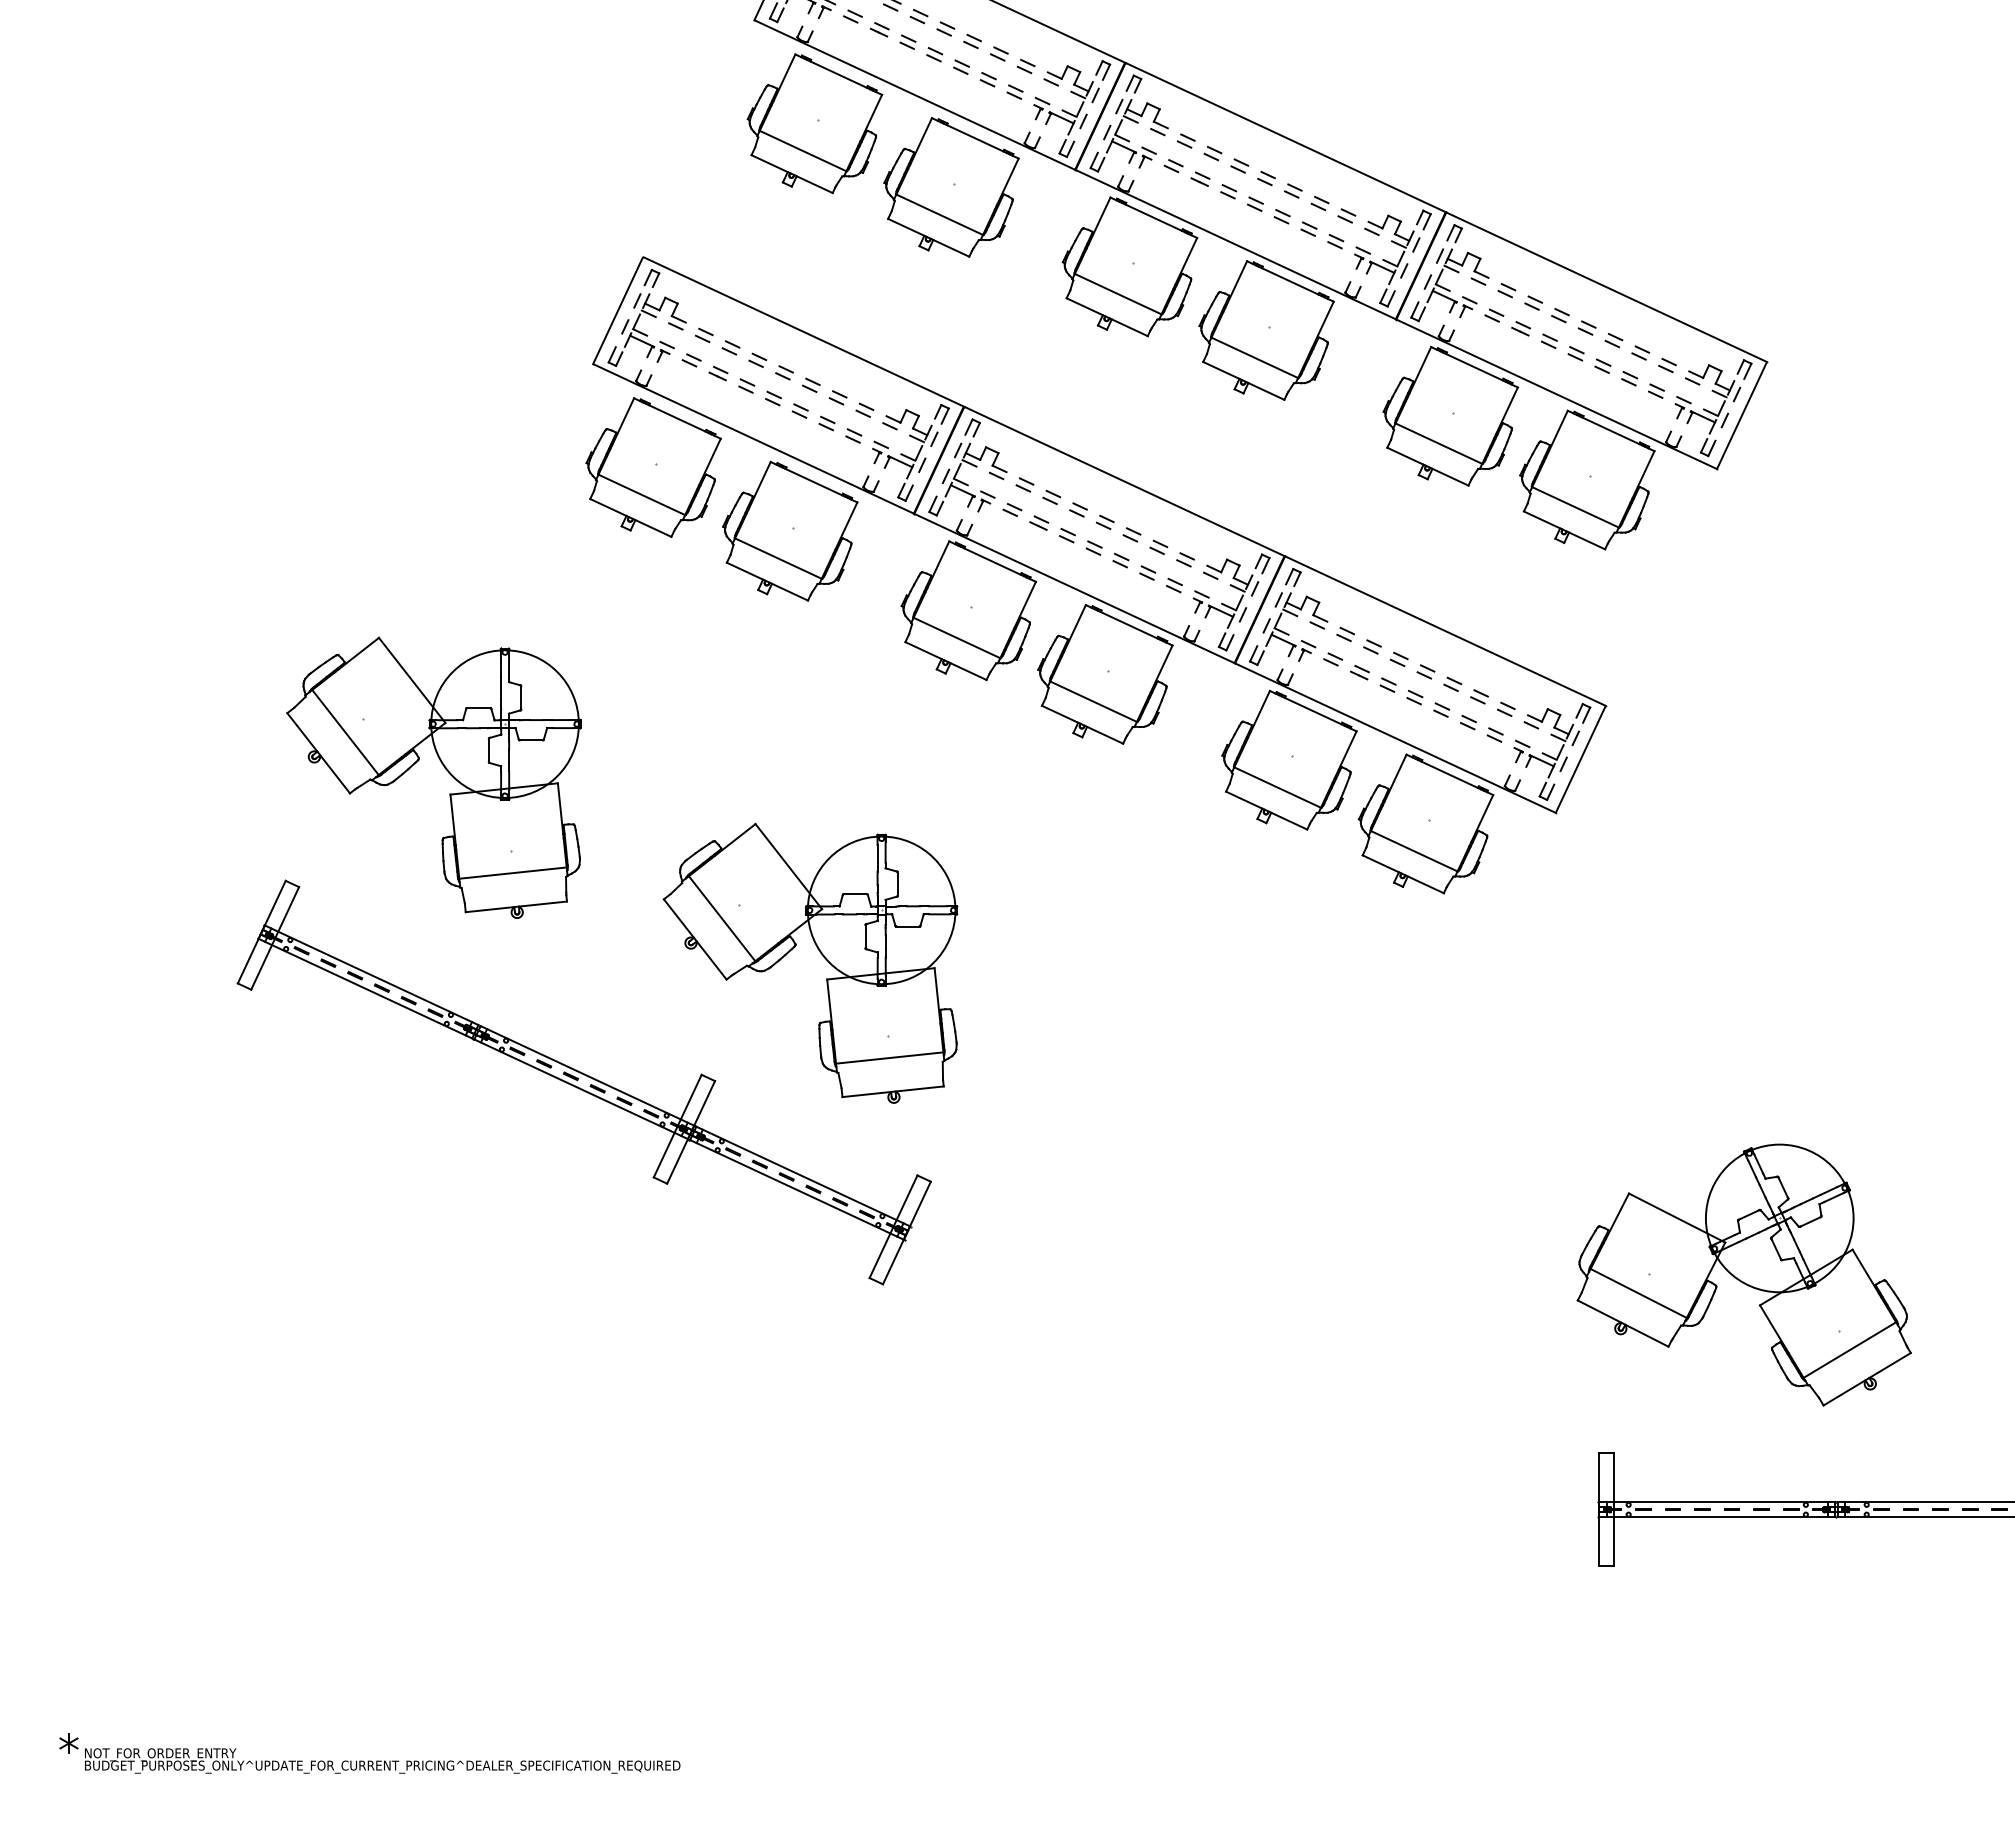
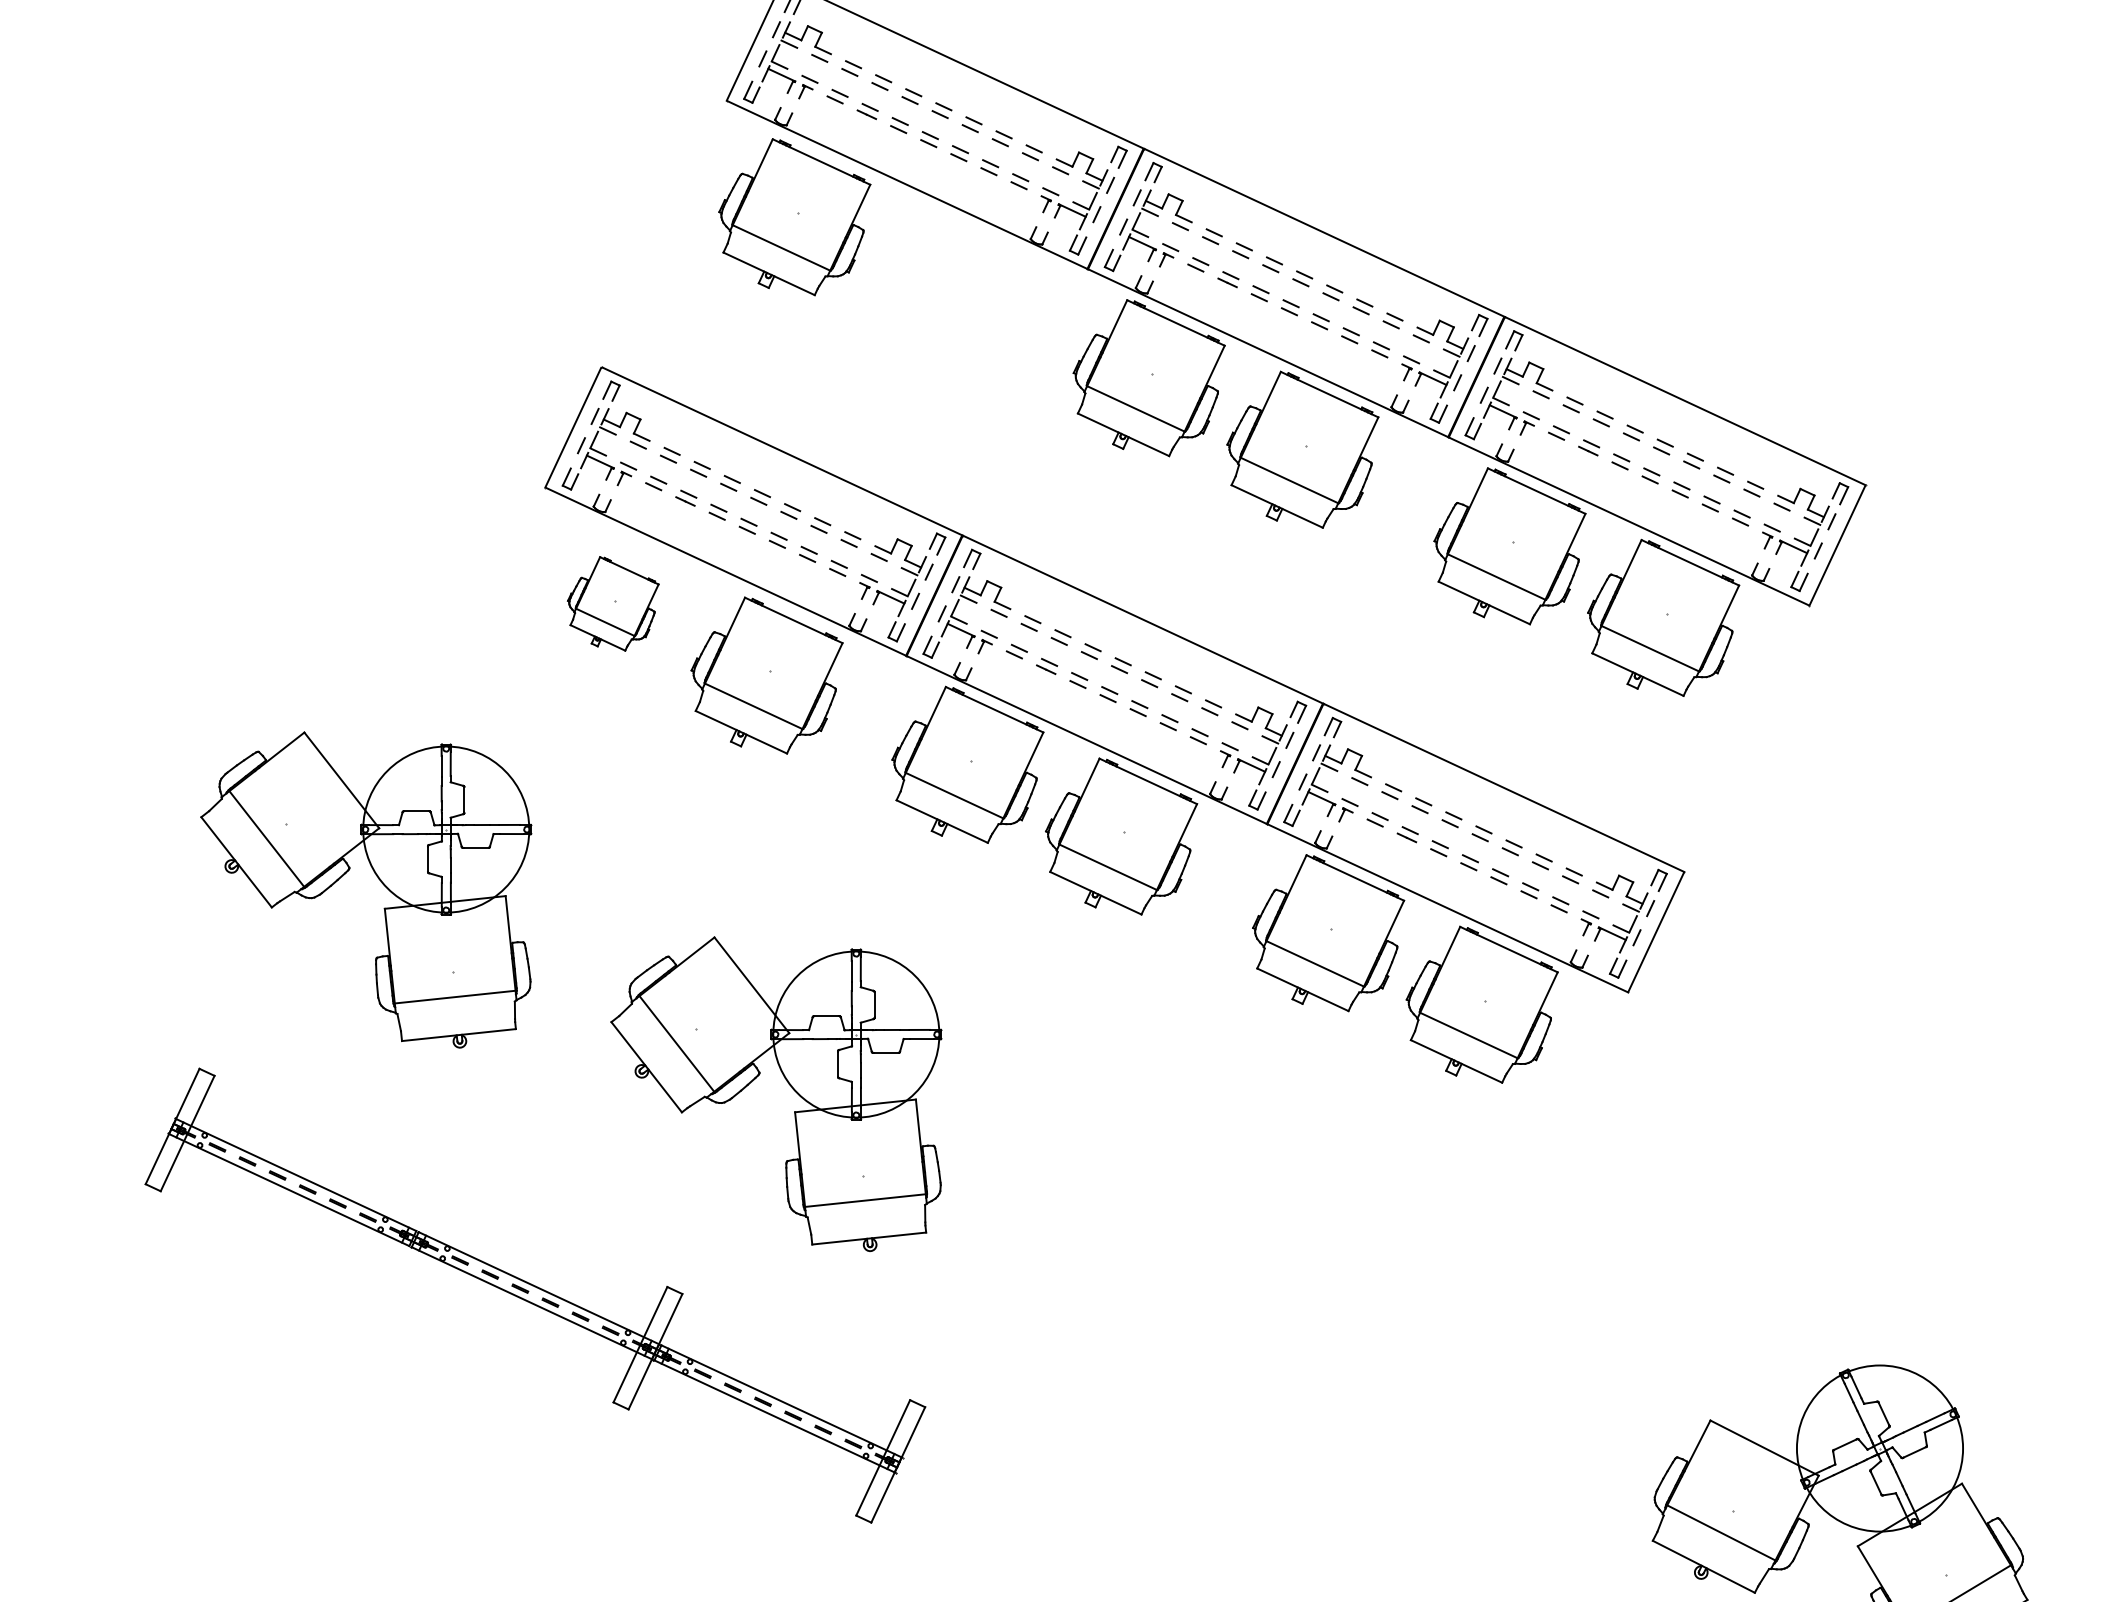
part: (951, 187) -> (948, 288), removed
part: (653, 467) -> (613, 603), size x0.6
part: (444, 768) -> (378, 879), moved
part: (822, 956) -> (789, 1086), moved

